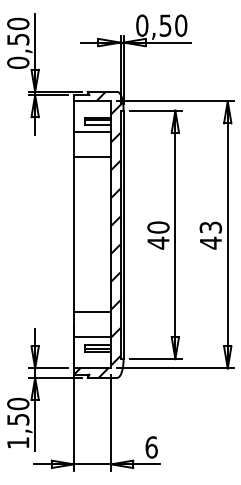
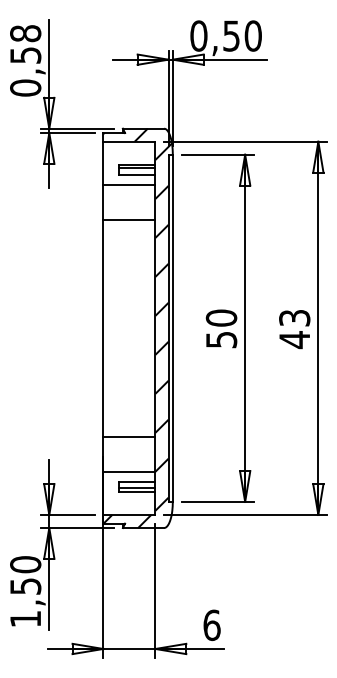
text: (18, 23) -> (25, 33), 0,50 -> 0,58
text: (158, 243) -> (221, 340), 40 -> 50

